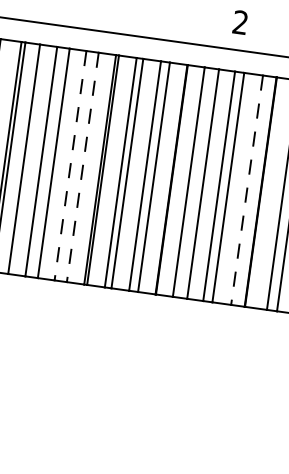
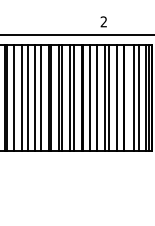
line: (70, 167) -> (35, 98), dashed -> solid
line: (83, 168) -> (41, 98), dashed -> solid
line: (246, 191) -> (117, 98), dashed -> solid

